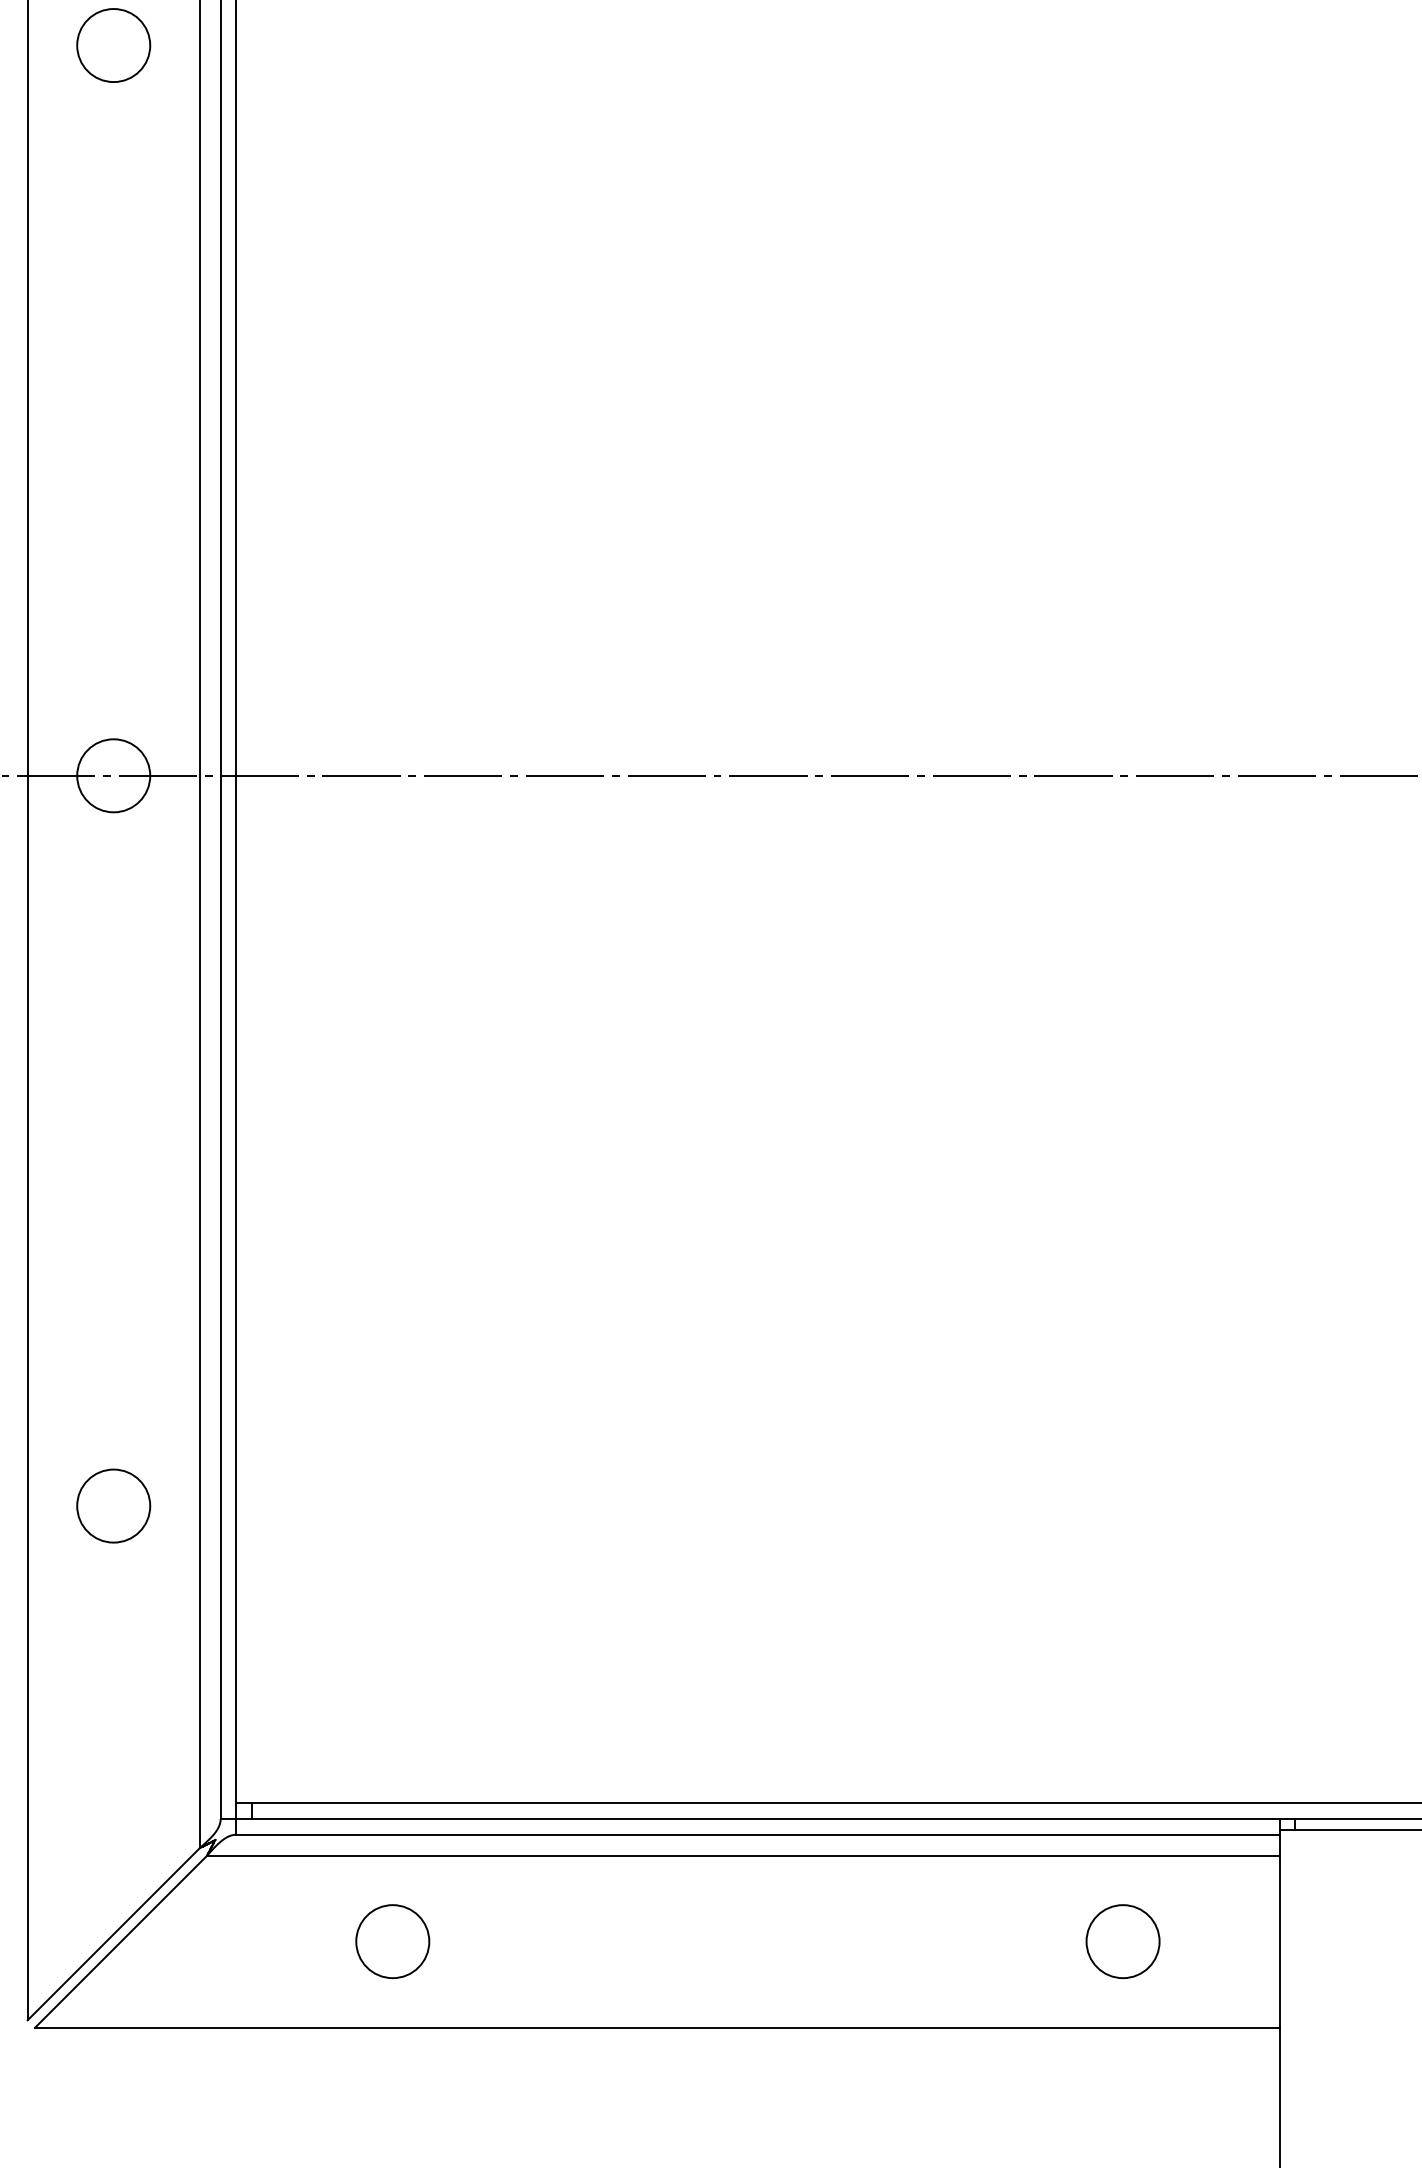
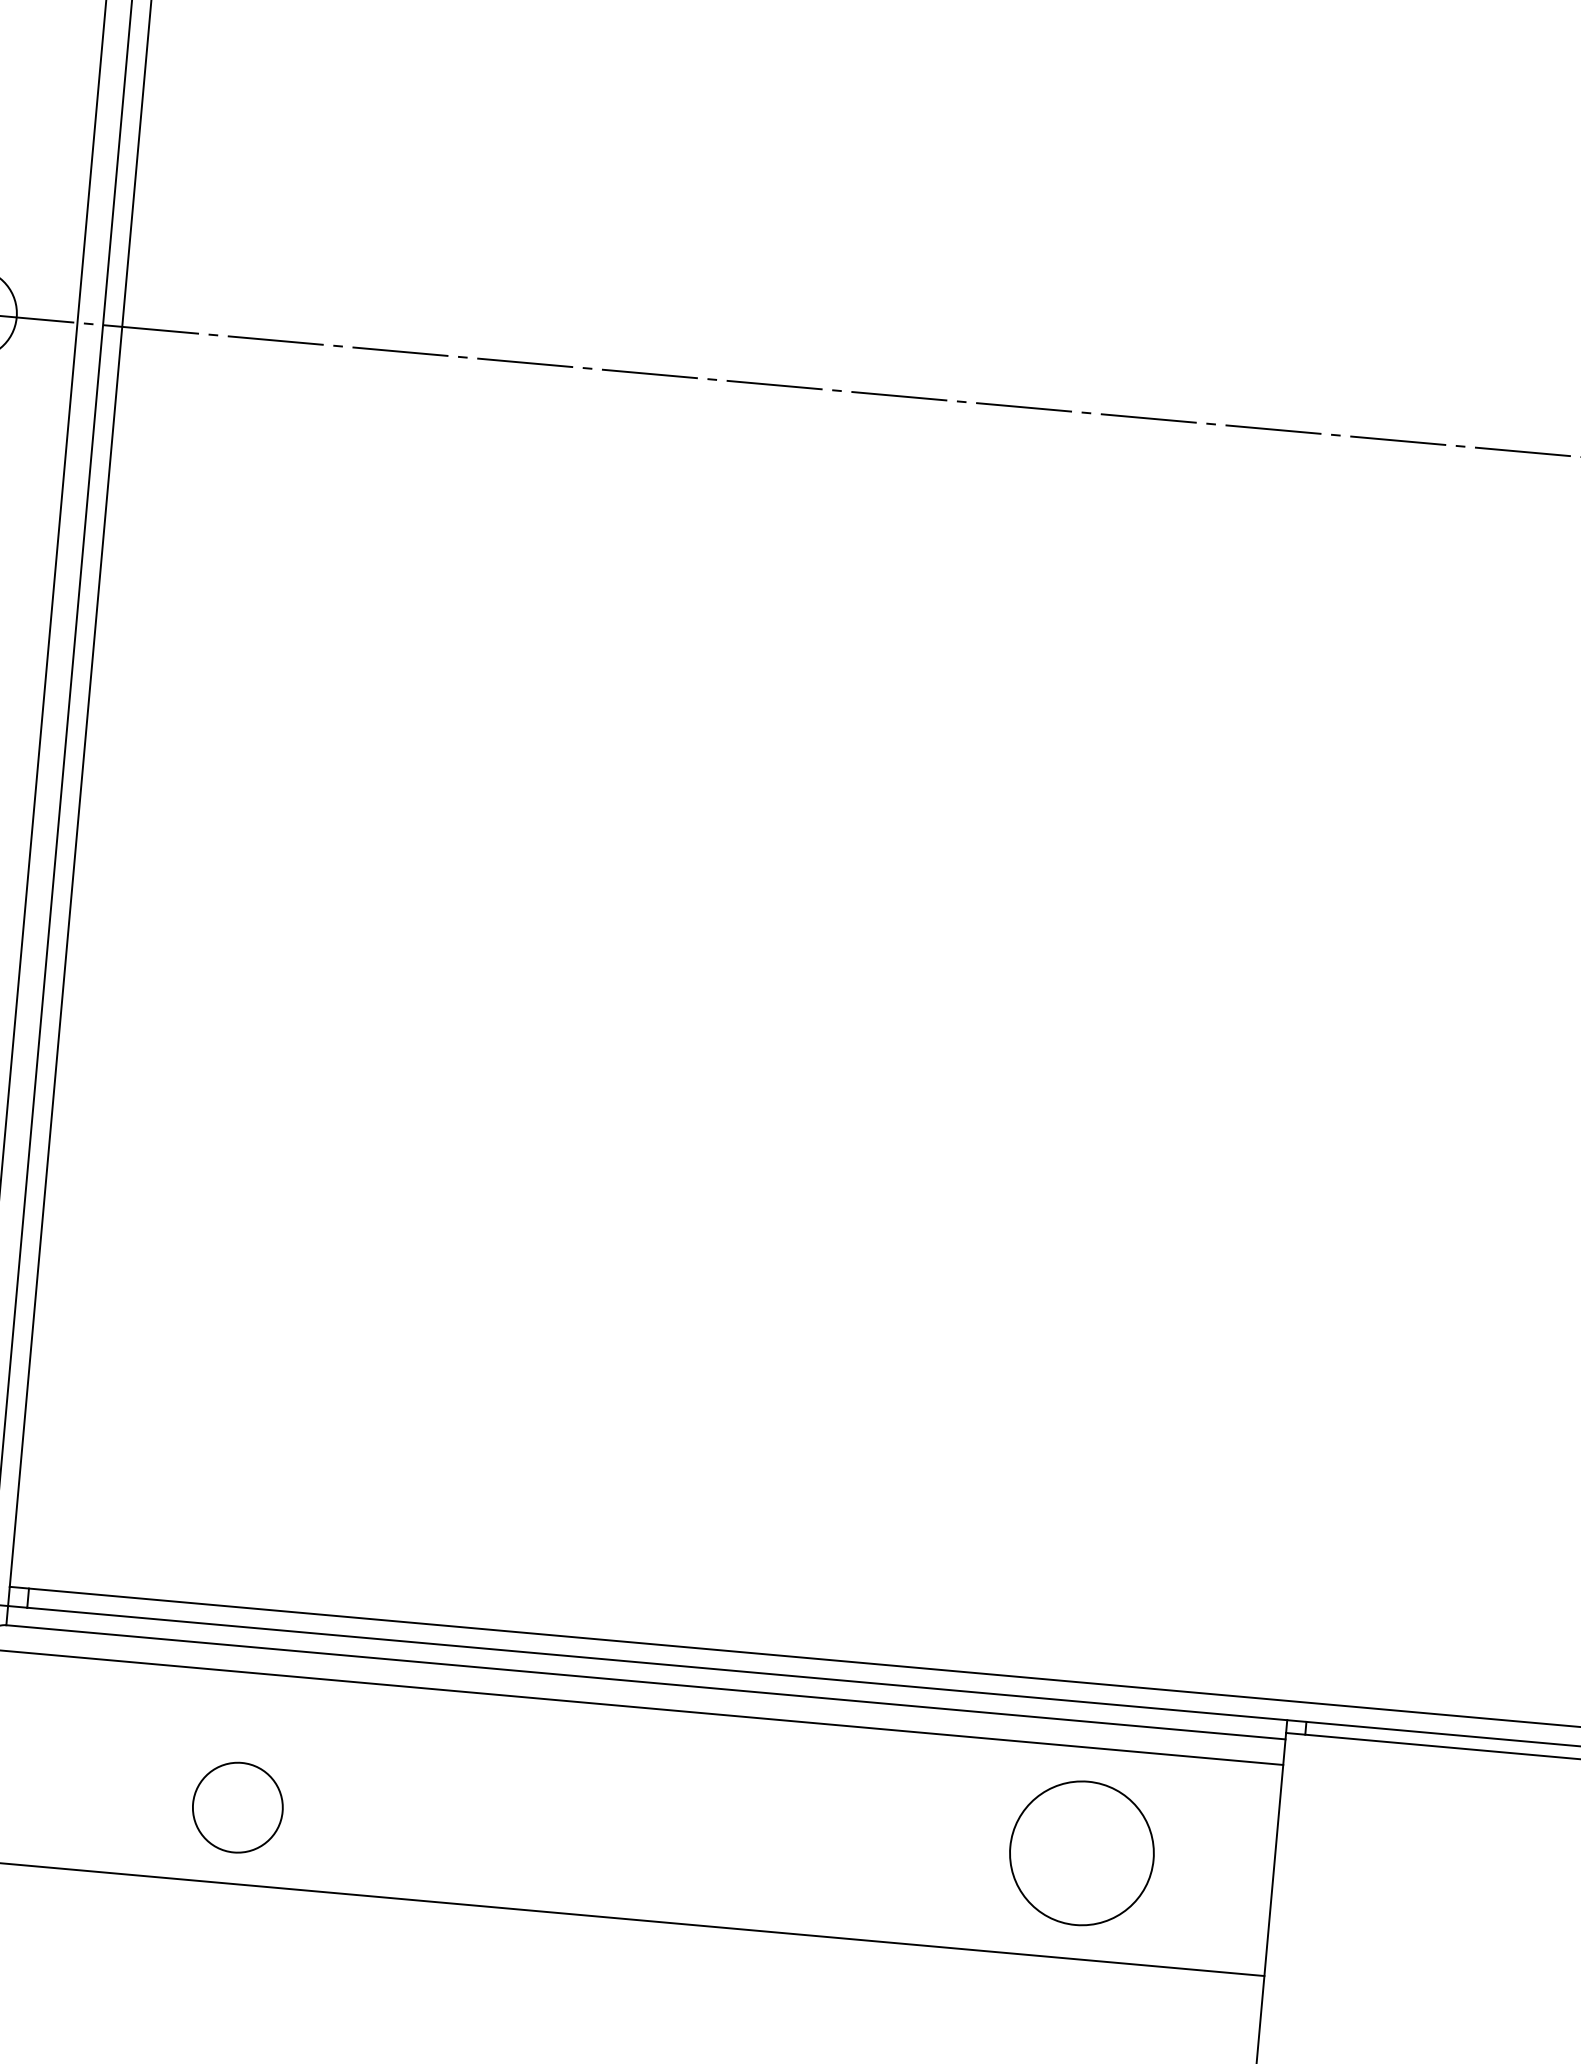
circle: (392, 1941) -> (237, 1807), moved
circle: (1122, 1941) -> (1081, 1853), size x1.6

